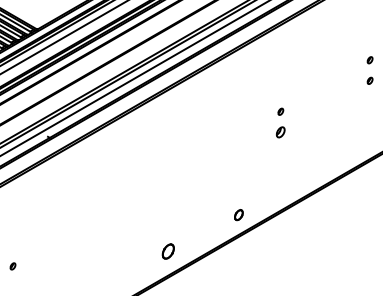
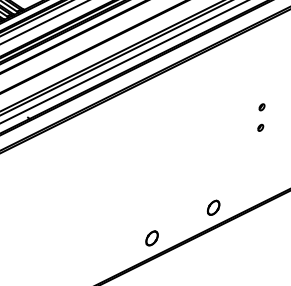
part: (280, 132) -> (260, 127), size x0.62
part: (238, 214) -> (213, 207), size x1.43
part: (167, 251) -> (151, 238), moved

